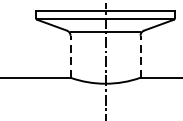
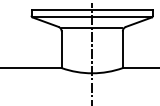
line: (70, 56) -> (61, 49), dashed -> solid
line: (140, 56) -> (122, 49), dashed -> solid

